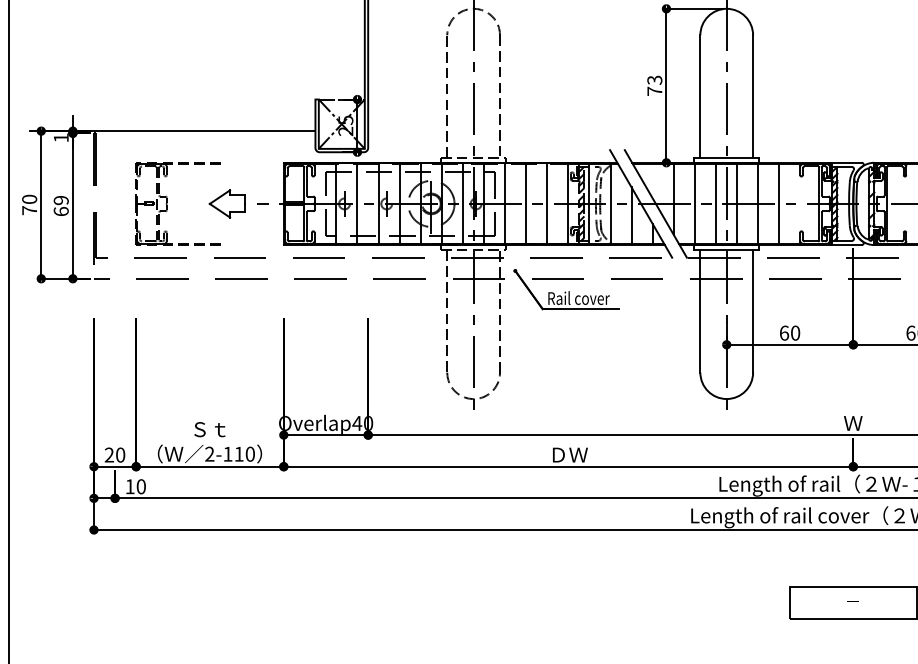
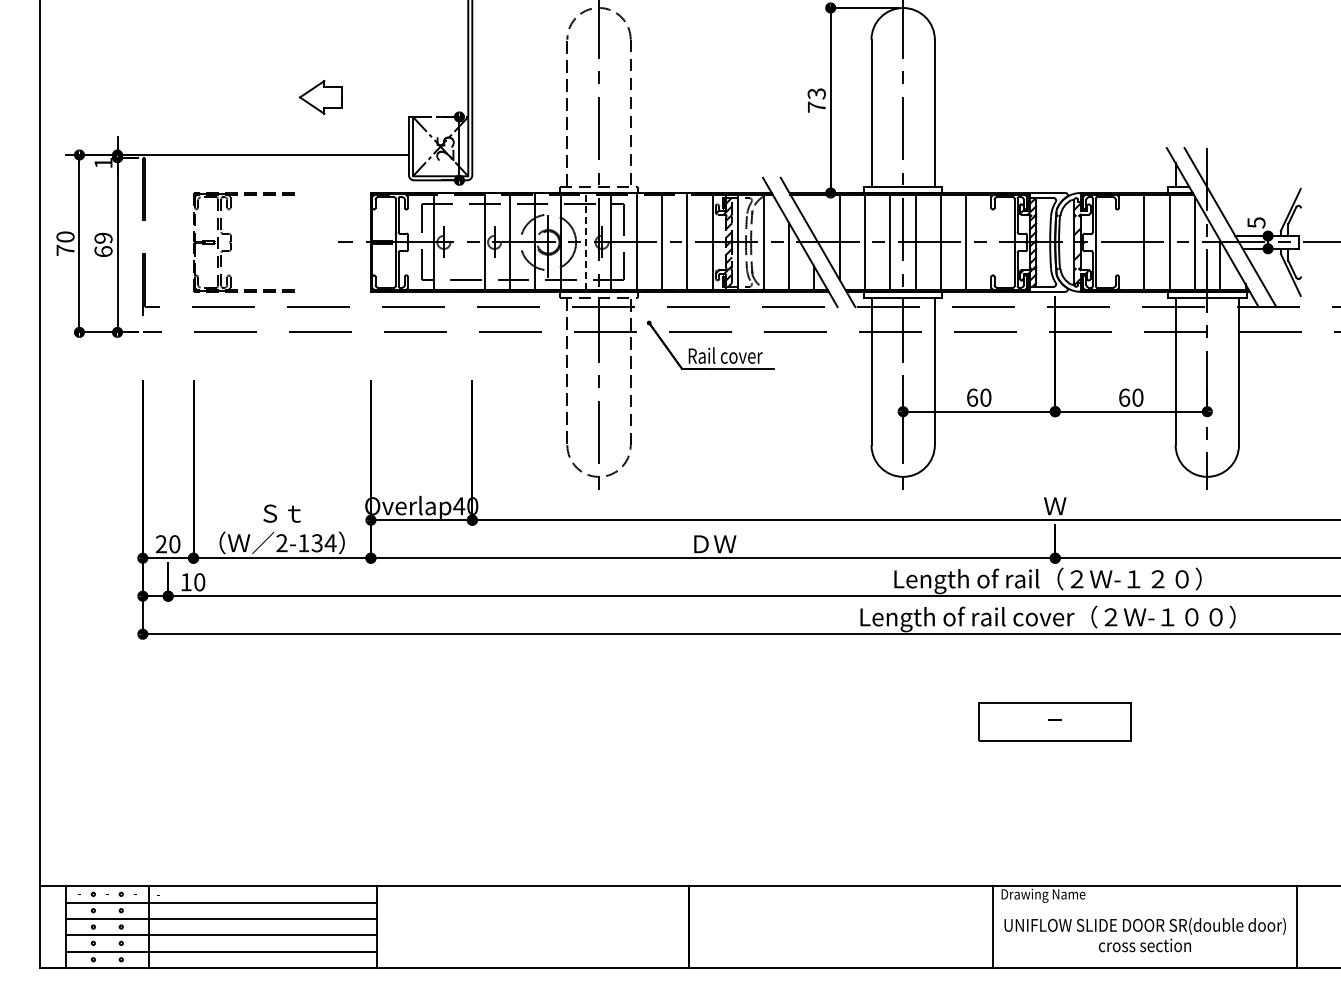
part: (226, 203) -> (320, 97), moved
line: (357, 203) -> (459, 242), removed
line: (463, 203) -> (586, 242), solid -> dashed
text: (244, 454) -> (323, 543), 2-110 -> 2-134

